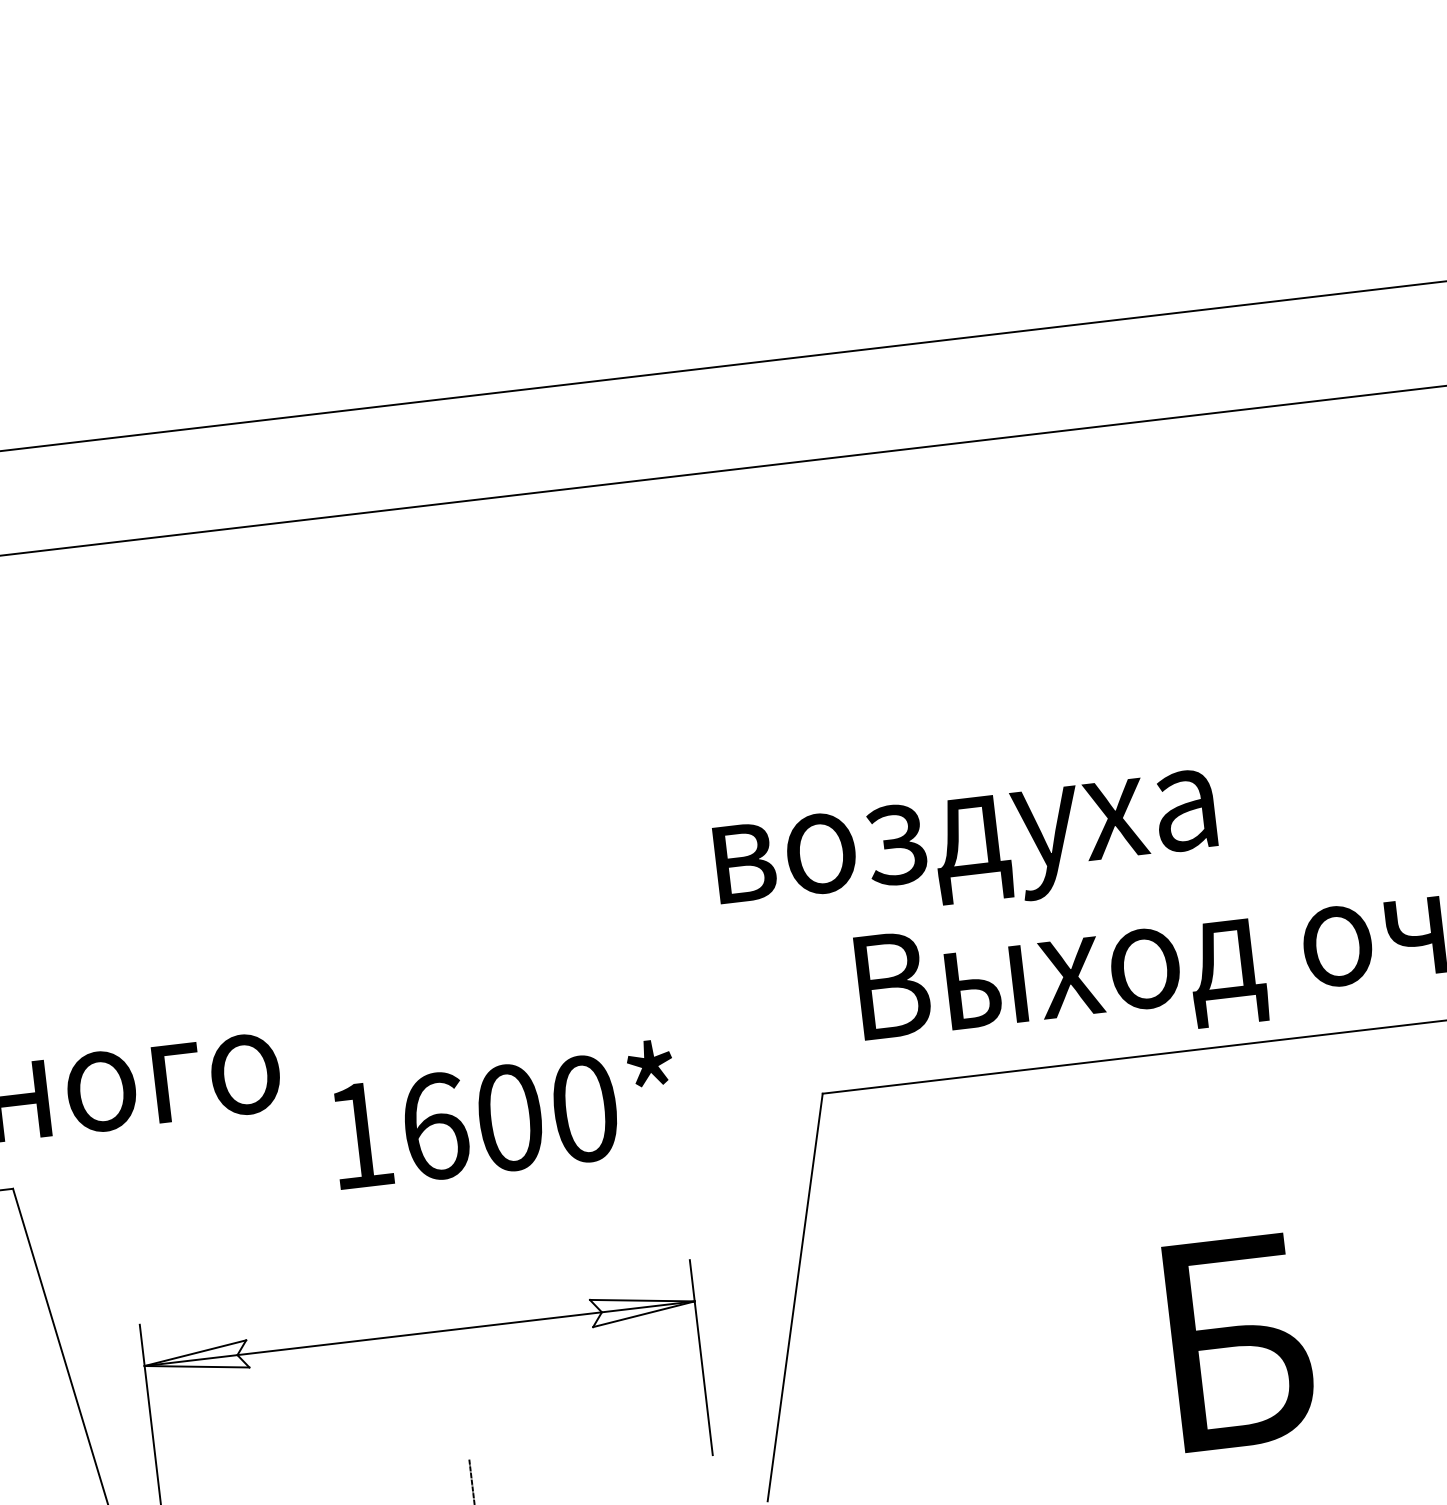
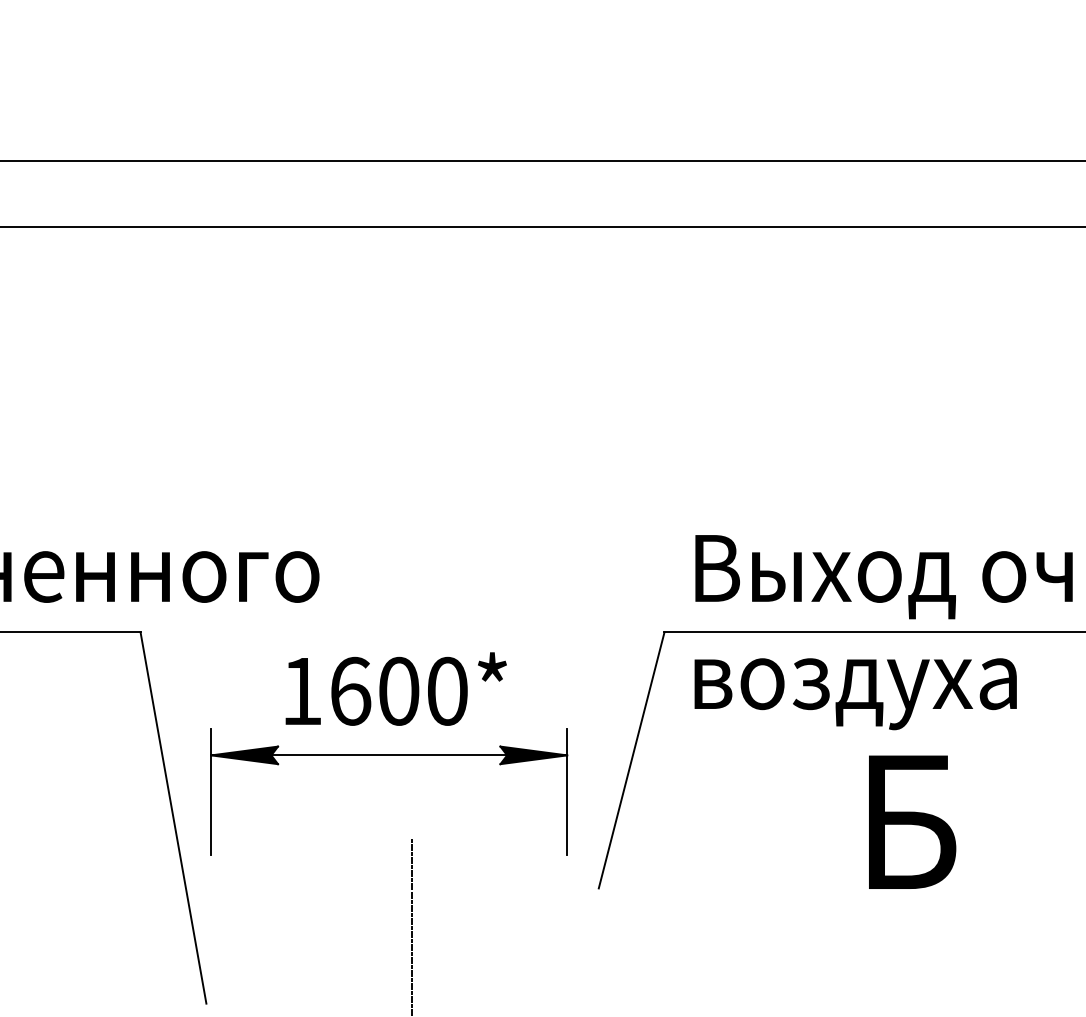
text: (966, 852) -> (855, 694), moved
text: (503, 1114) -> (395, 688), moved
fill: (642, 1307) -> (533, 755), added
fill: (195, 1360) -> (244, 755), added

